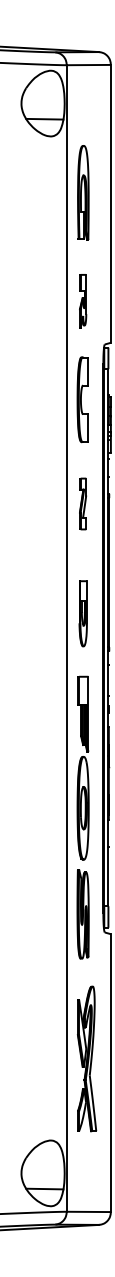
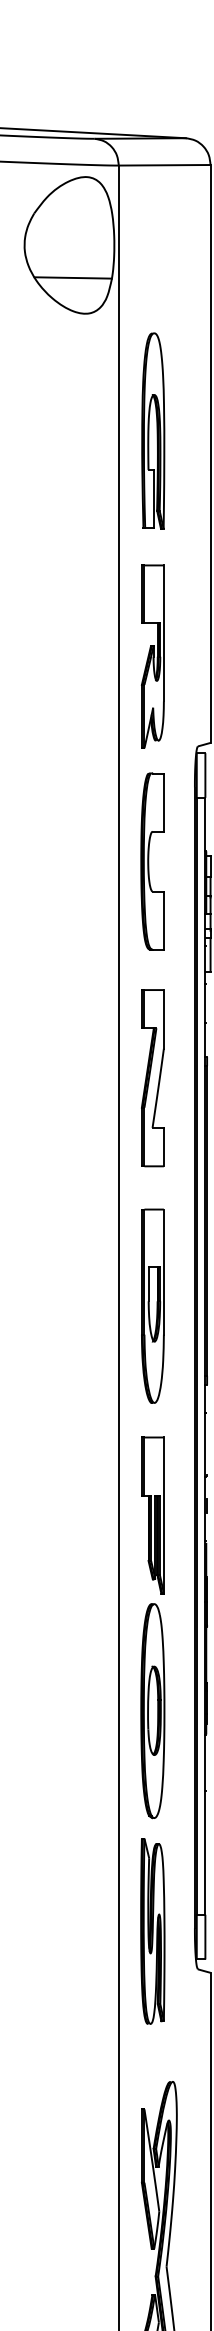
part: (82, 300) -> (151, 654), size x1.67
part: (82, 503) -> (151, 1077), size x1.67
part: (83, 613) -> (153, 1305), size x1.43

